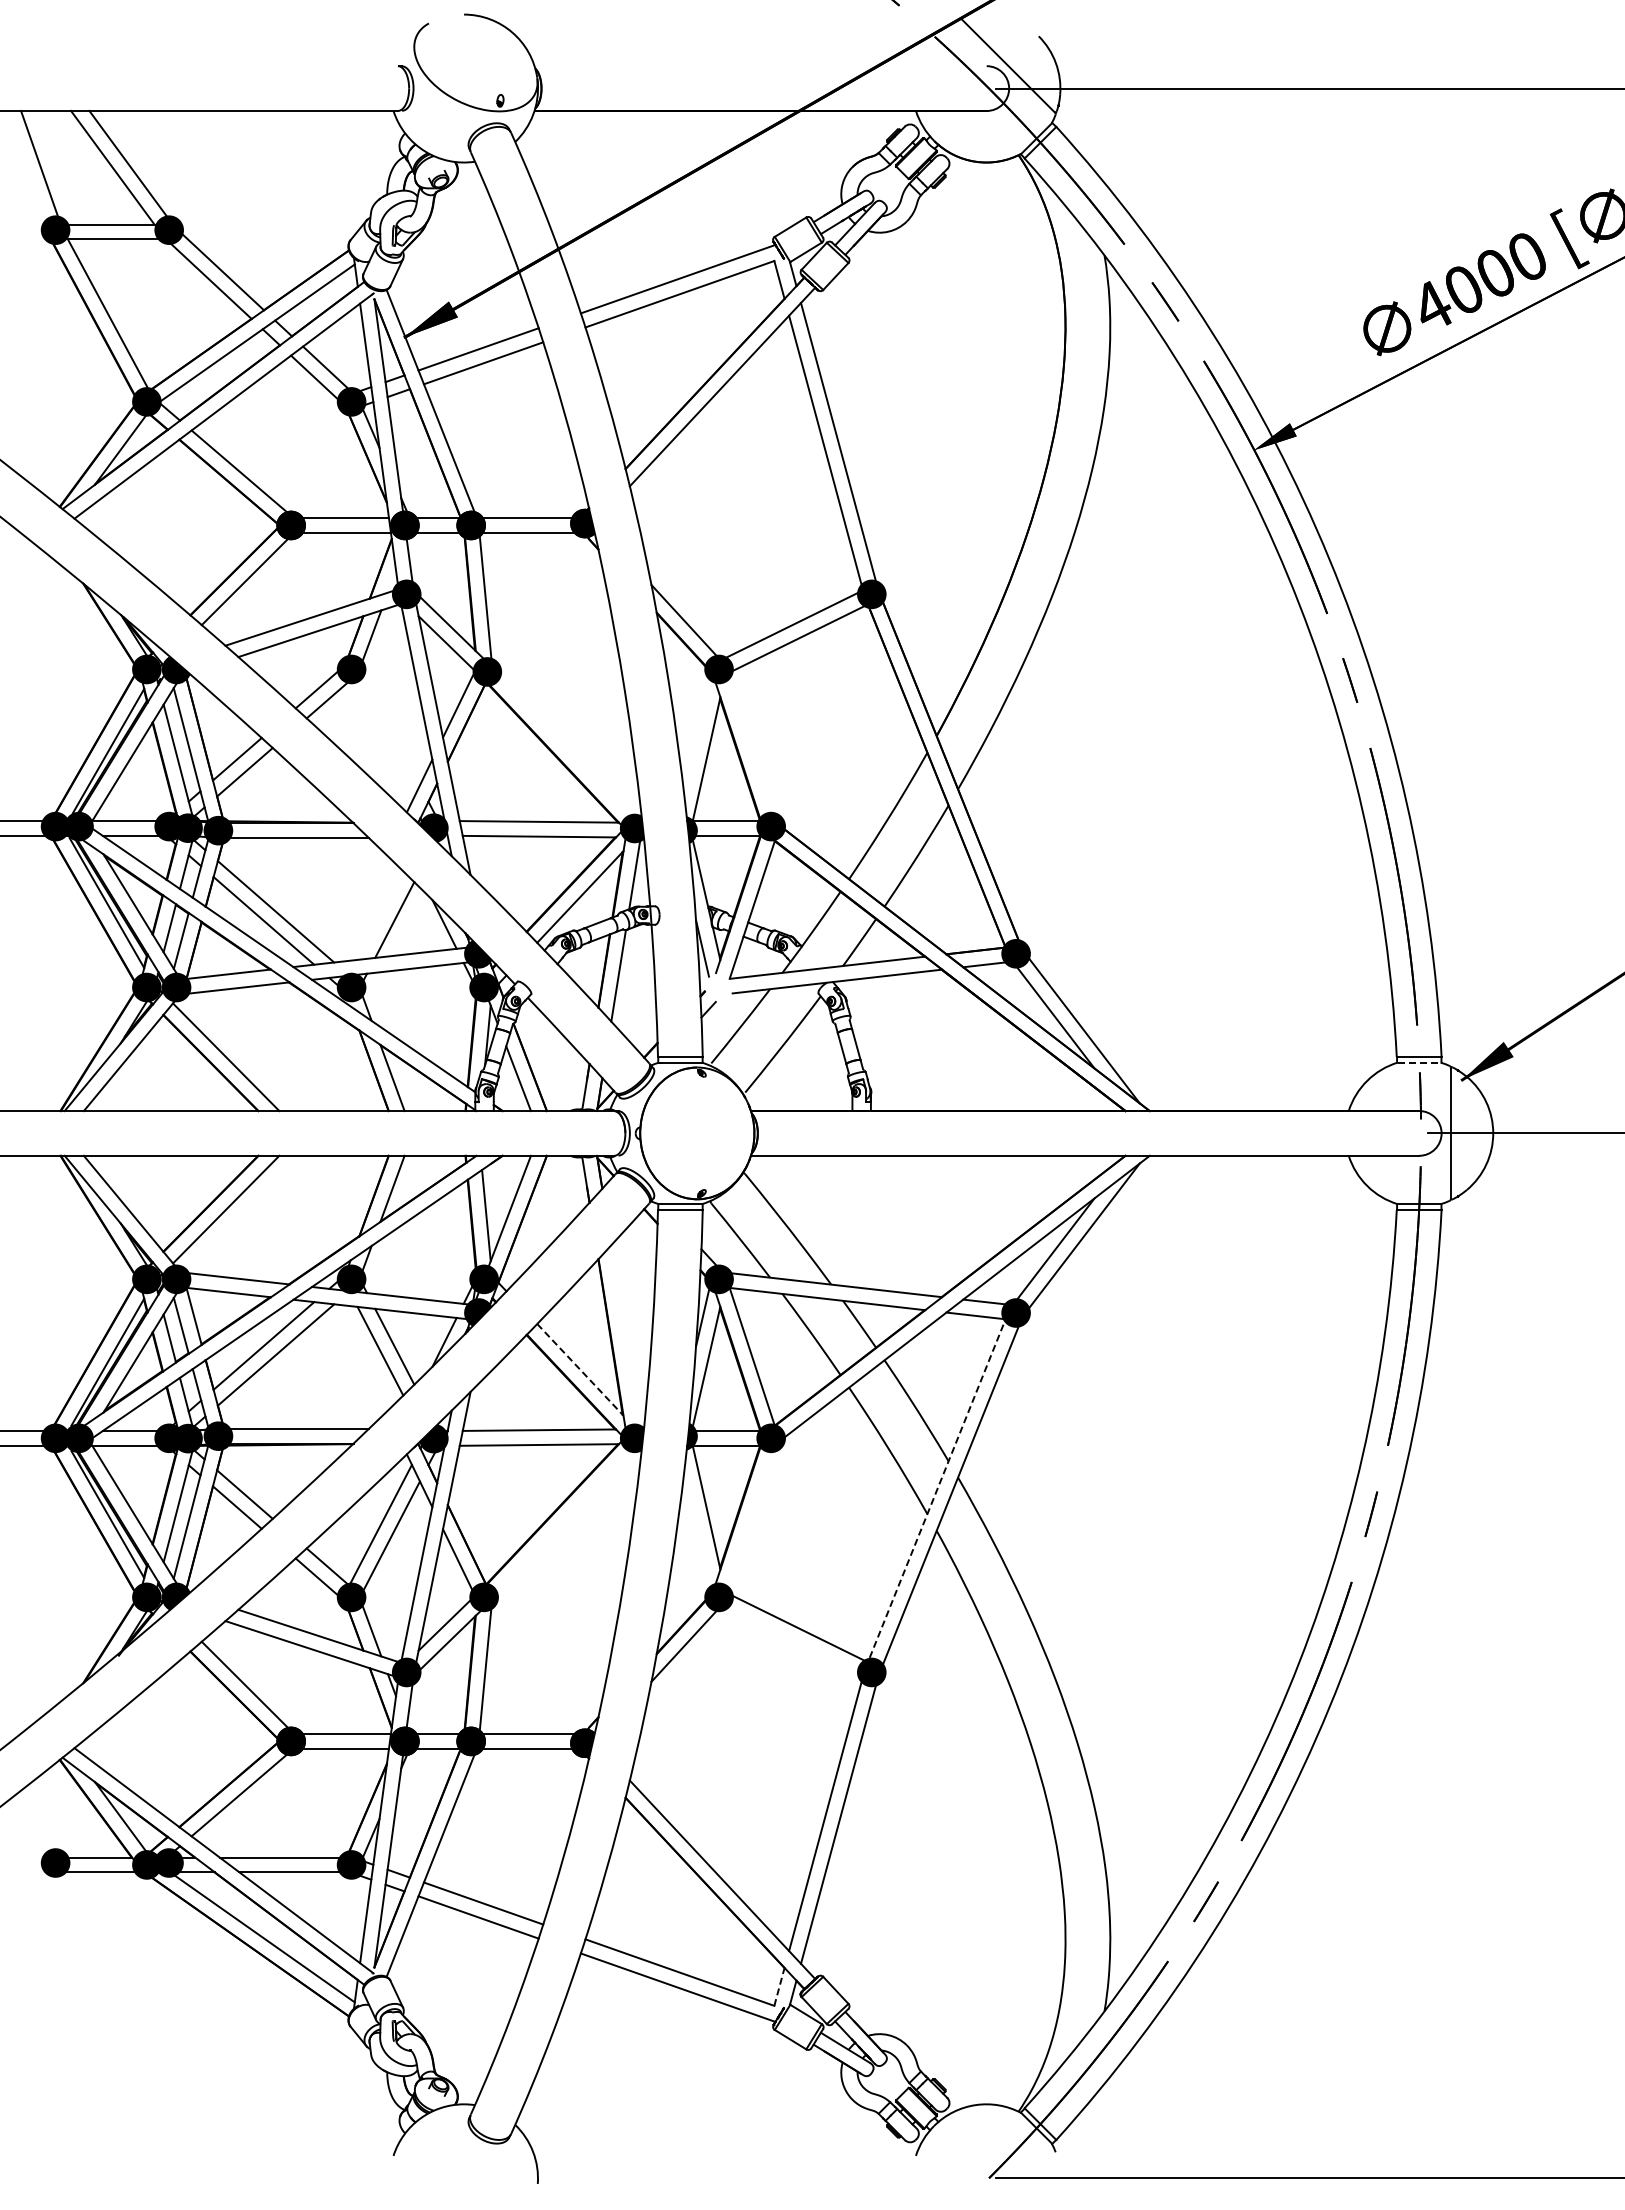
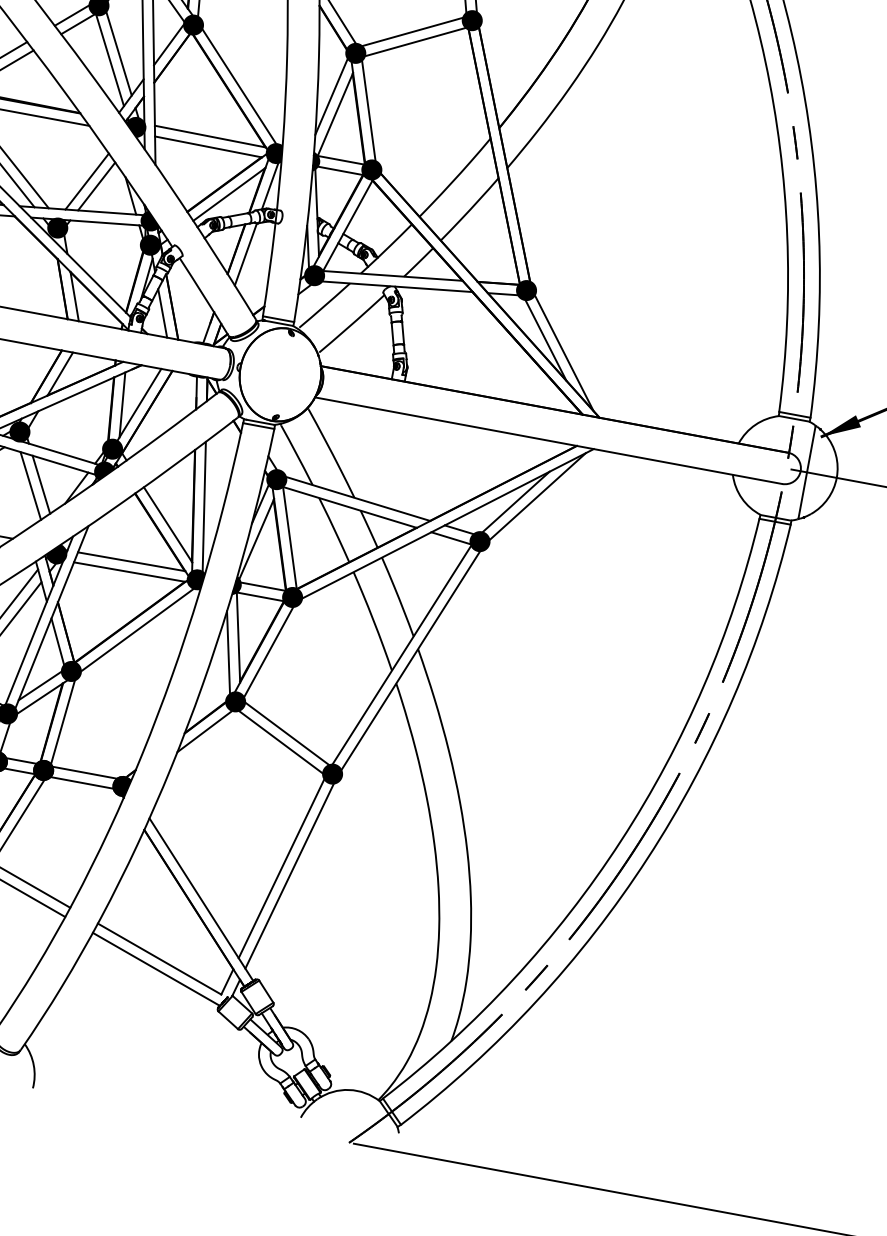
line: (391, 731) -> (118, 54), added
line: (696, 736) -> (331, 97), added
line: (380, 742) -> (109, 60), added
line: (566, 745) -> (239, 86), added
line: (751, 745) -> (368, 110), added
line: (380, 915) -> (87, 181), added
fill: (718, 987) -> (314, 275), added
line: (1419, 1062) -> (794, 418), dashed -> solid
line: (625, 1337) -> (203, 508), added
line: (580, 1369) -> (168, 524), dashed -> solid
line: (937, 1490) -> (402, 655), dashed -> solid
line: (752, 1519) -> (269, 651), added
line: (564, 1522) -> (137, 629), added
line: (696, 1530) -> (228, 652), added
line: (795, 1642) -> (283, 743), added
line: (779, 1986) -> (227, 981), dashed -> solid

